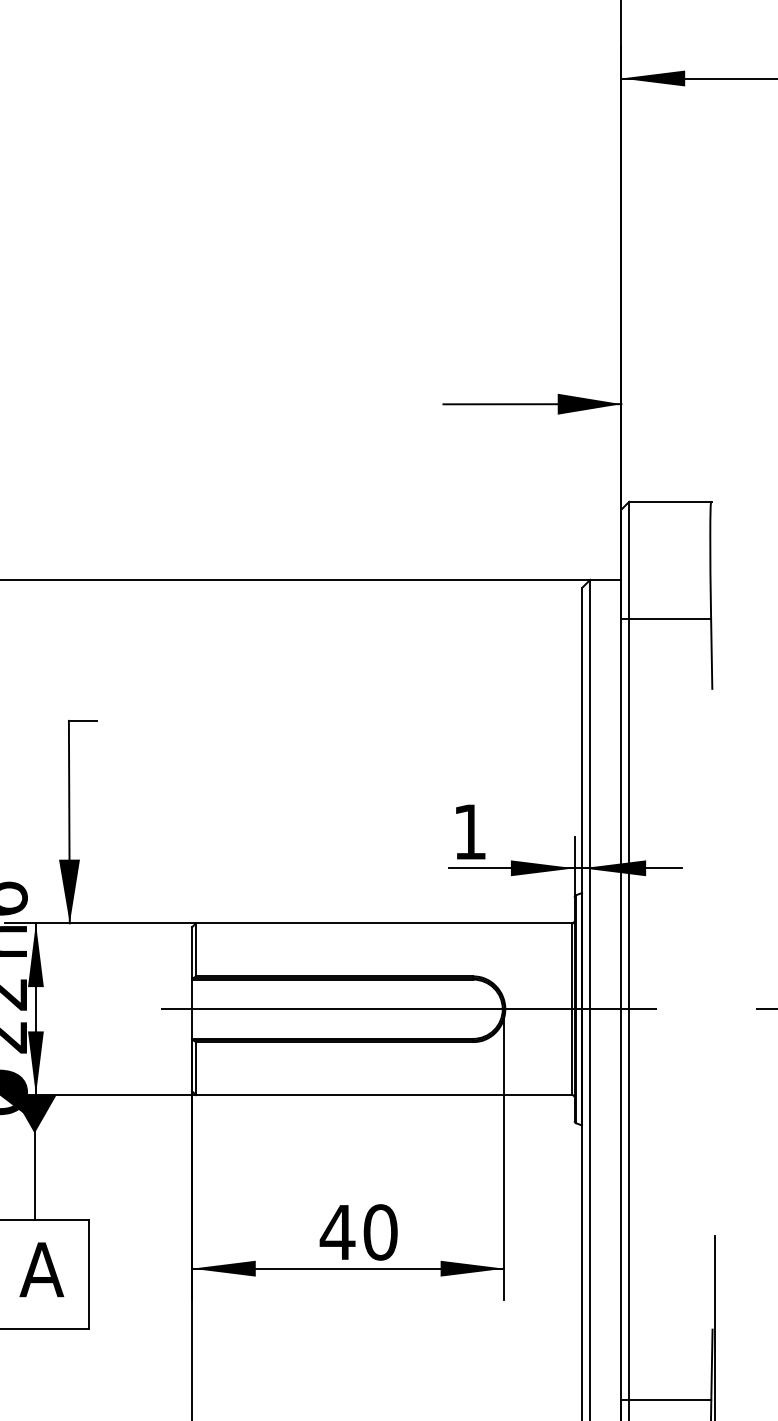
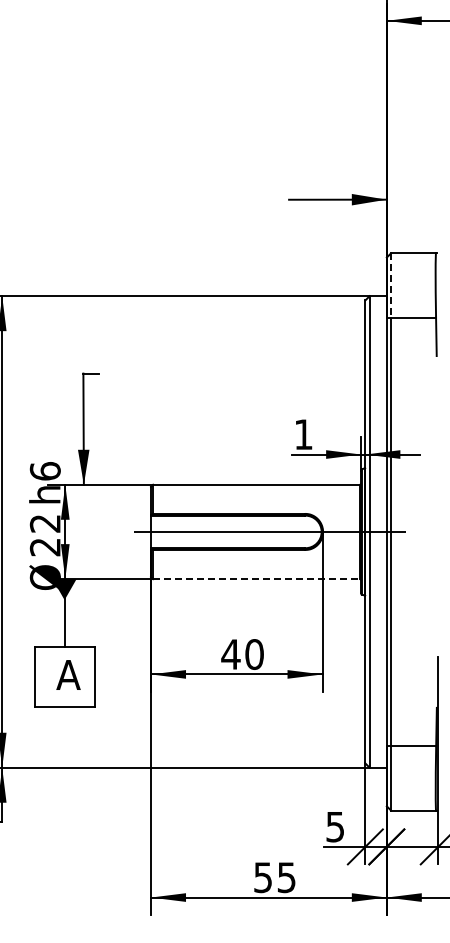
line: (629, 560) -> (391, 285), solid -> dashed
line: (384, 1095) -> (256, 579), solid -> dashed

